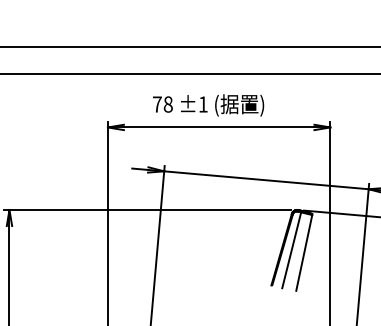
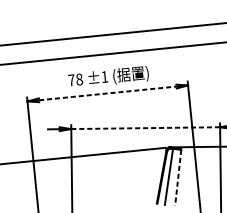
text: (208, 105) -> (108, 77), moved
line: (219, 127) -> (108, 93), solid -> dashed
line: (266, 180) -> (145, 128), solid -> dashed
line: (304, 252) -> (178, 177), solid -> dashed

